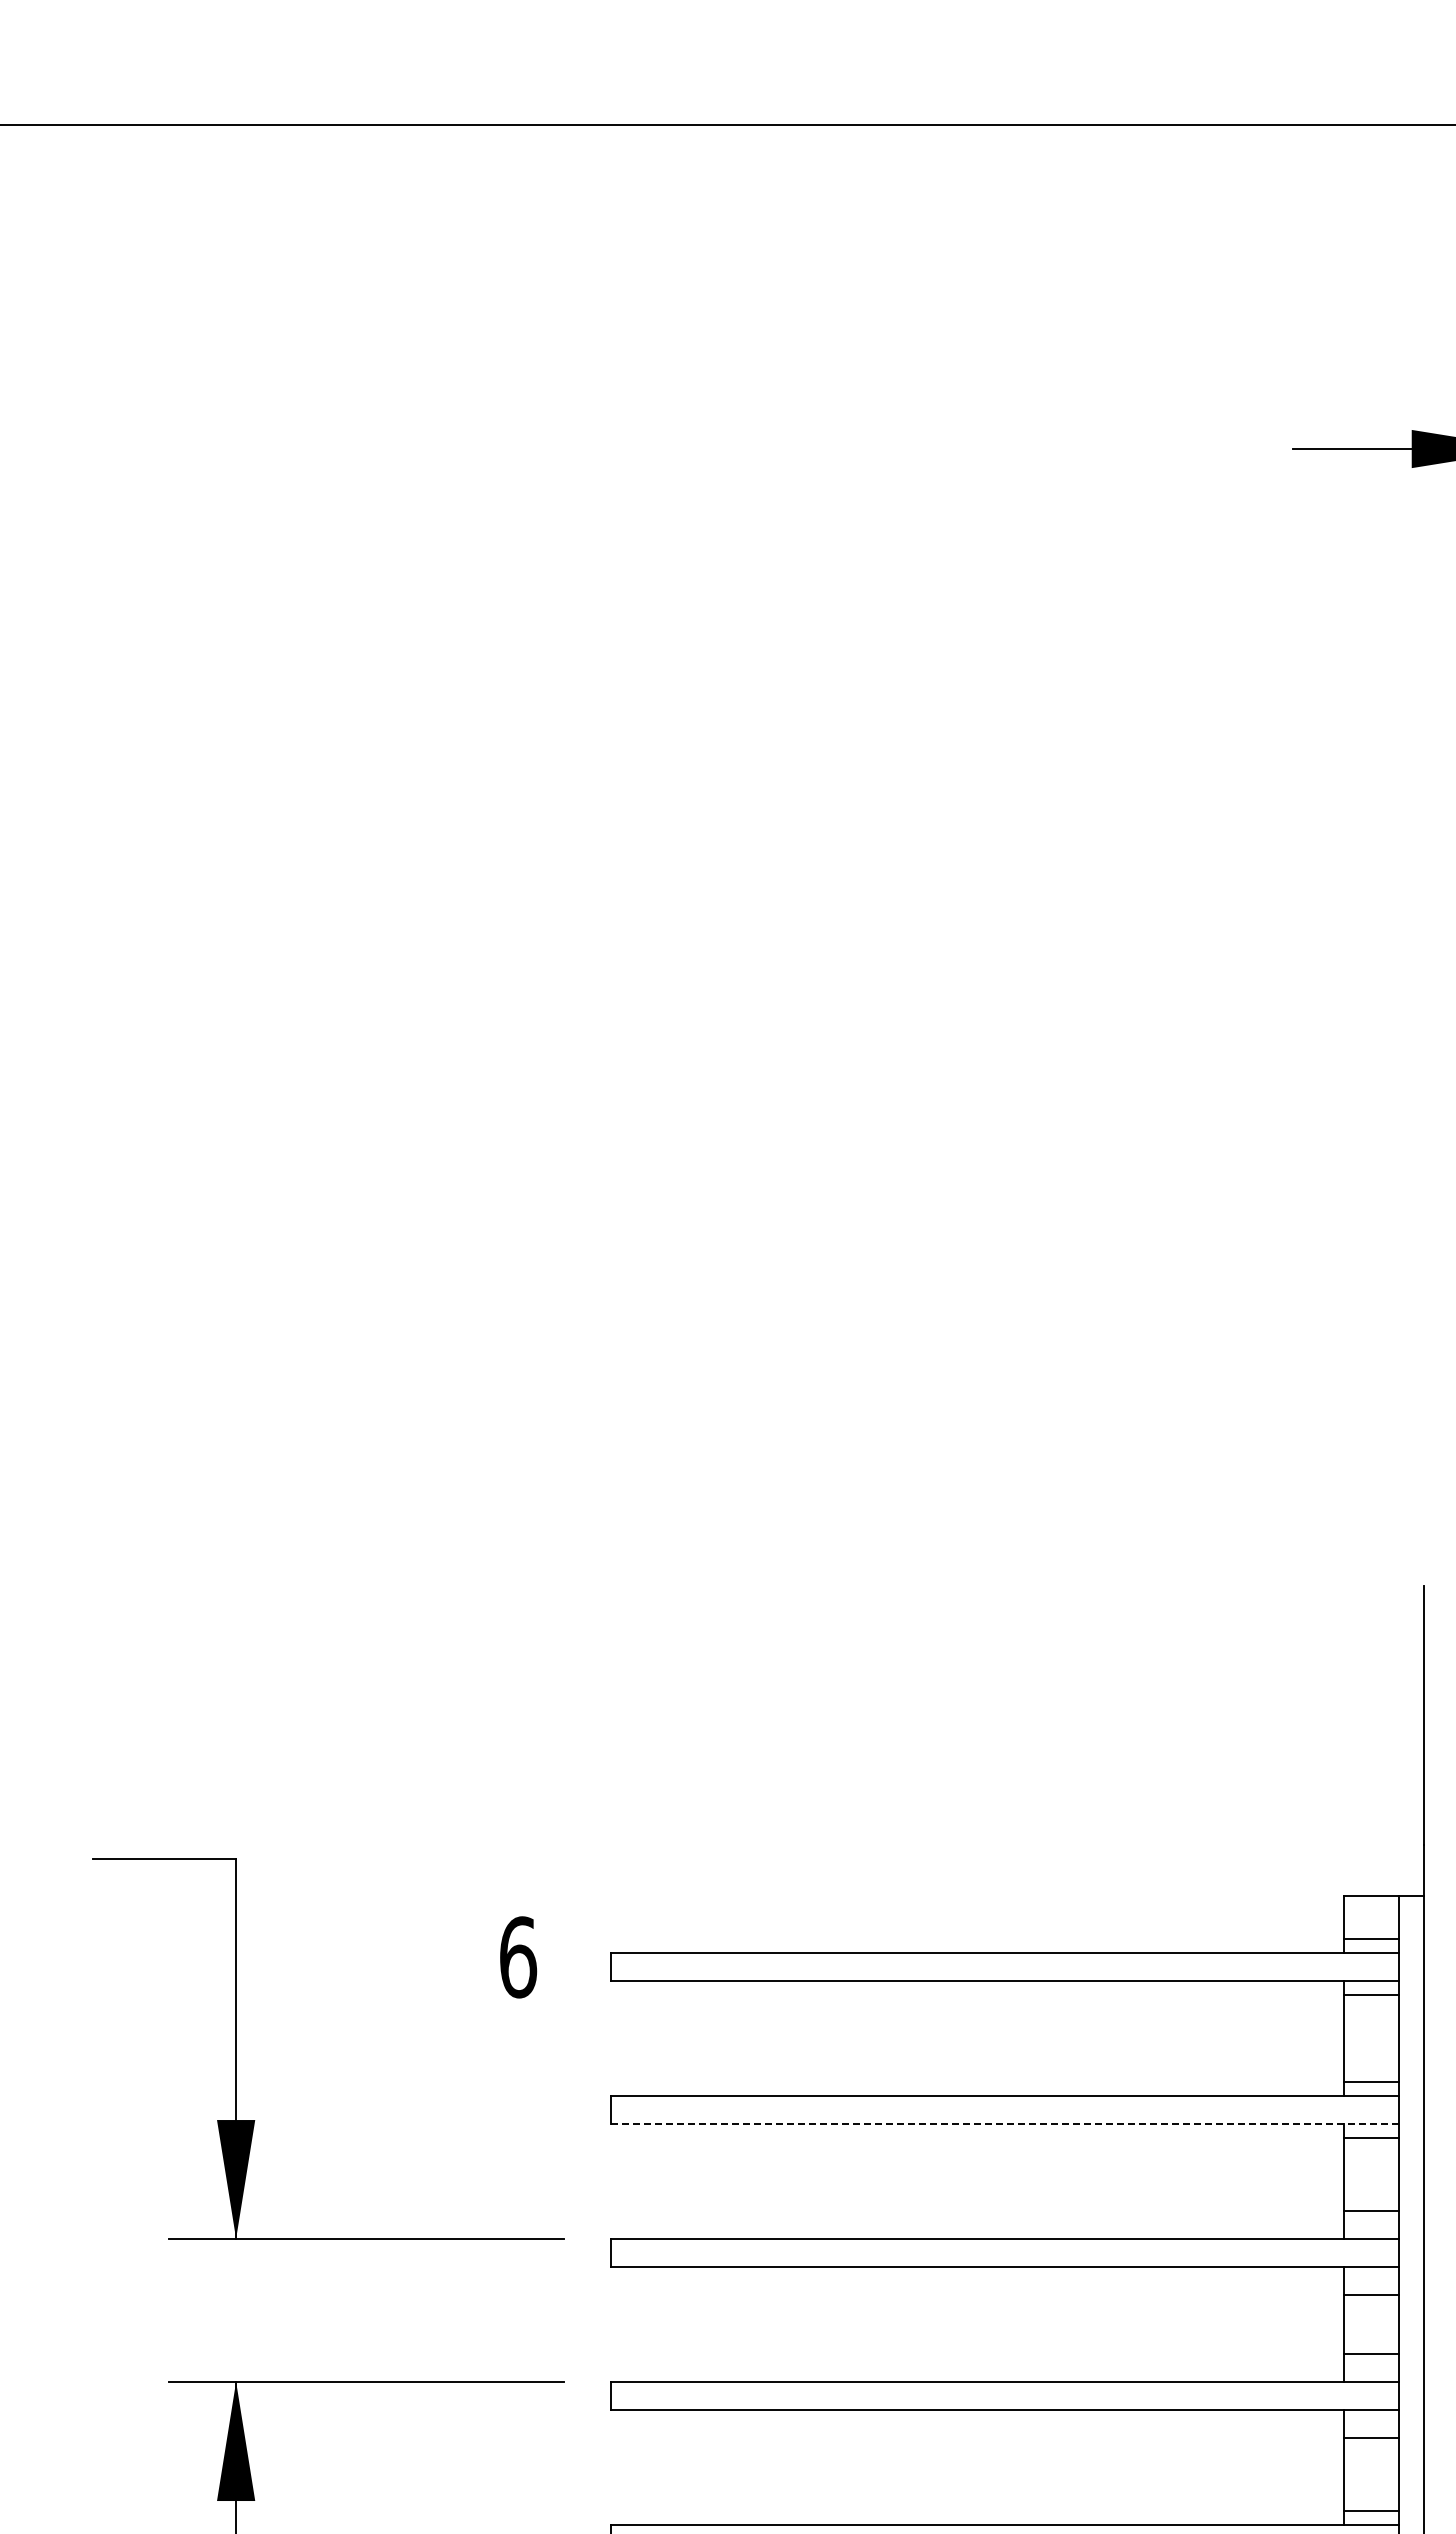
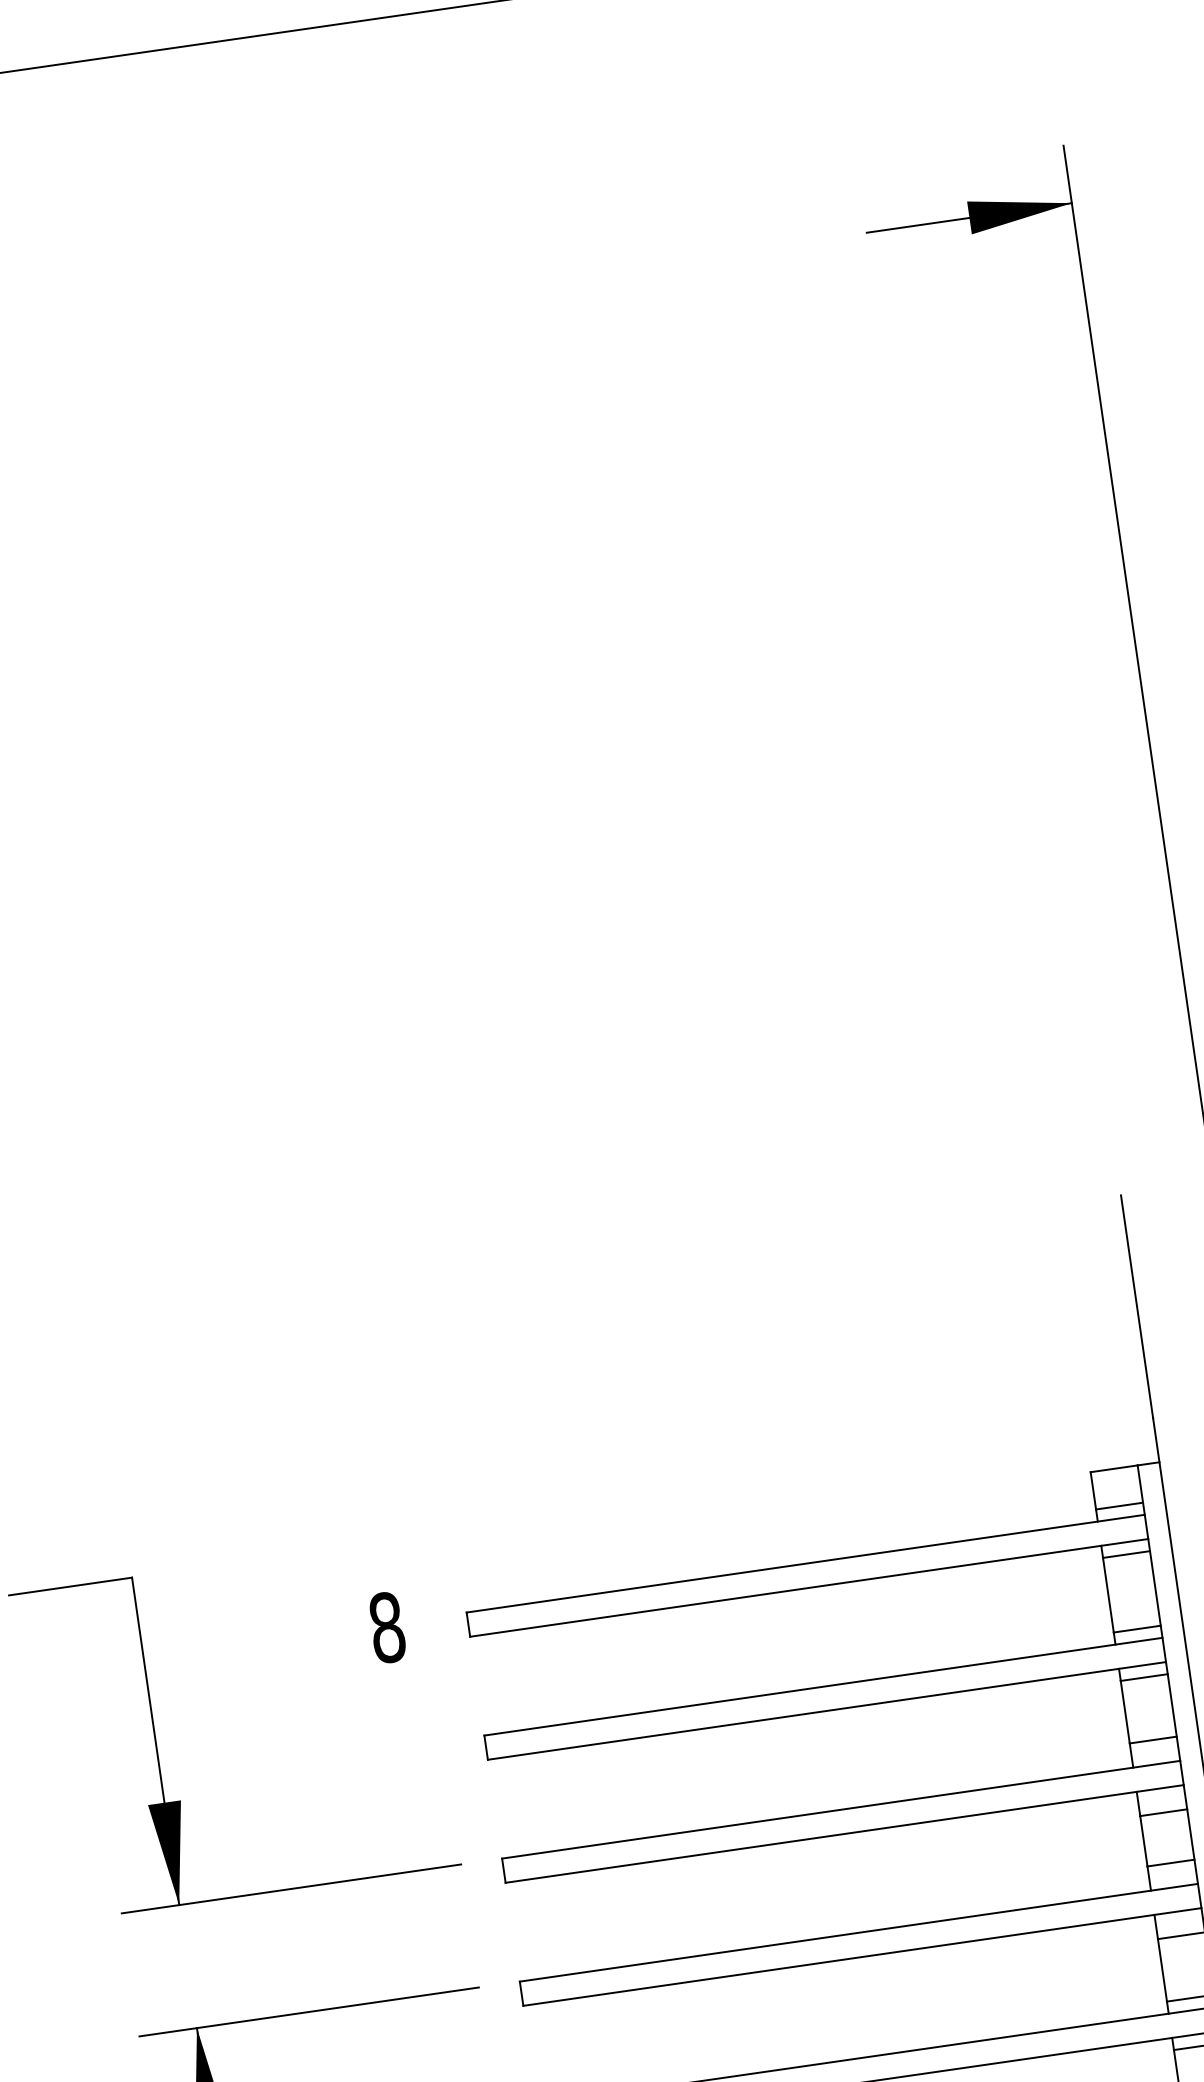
text: (518, 1957) -> (387, 1627), 6 -> 8
line: (1004, 2124) -> (826, 1711), dashed -> solid

